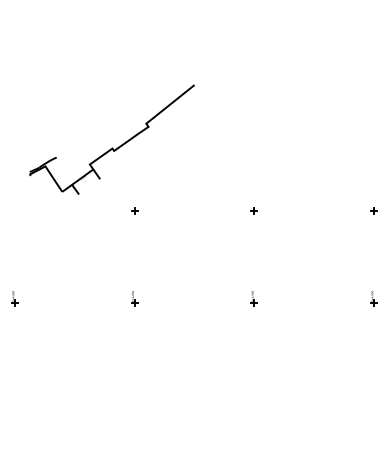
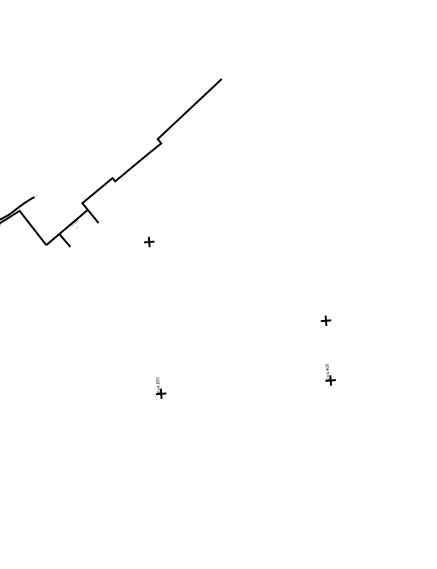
part: (134, 210) -> (148, 240), moved
part: (253, 210) -> (324, 319), moved

